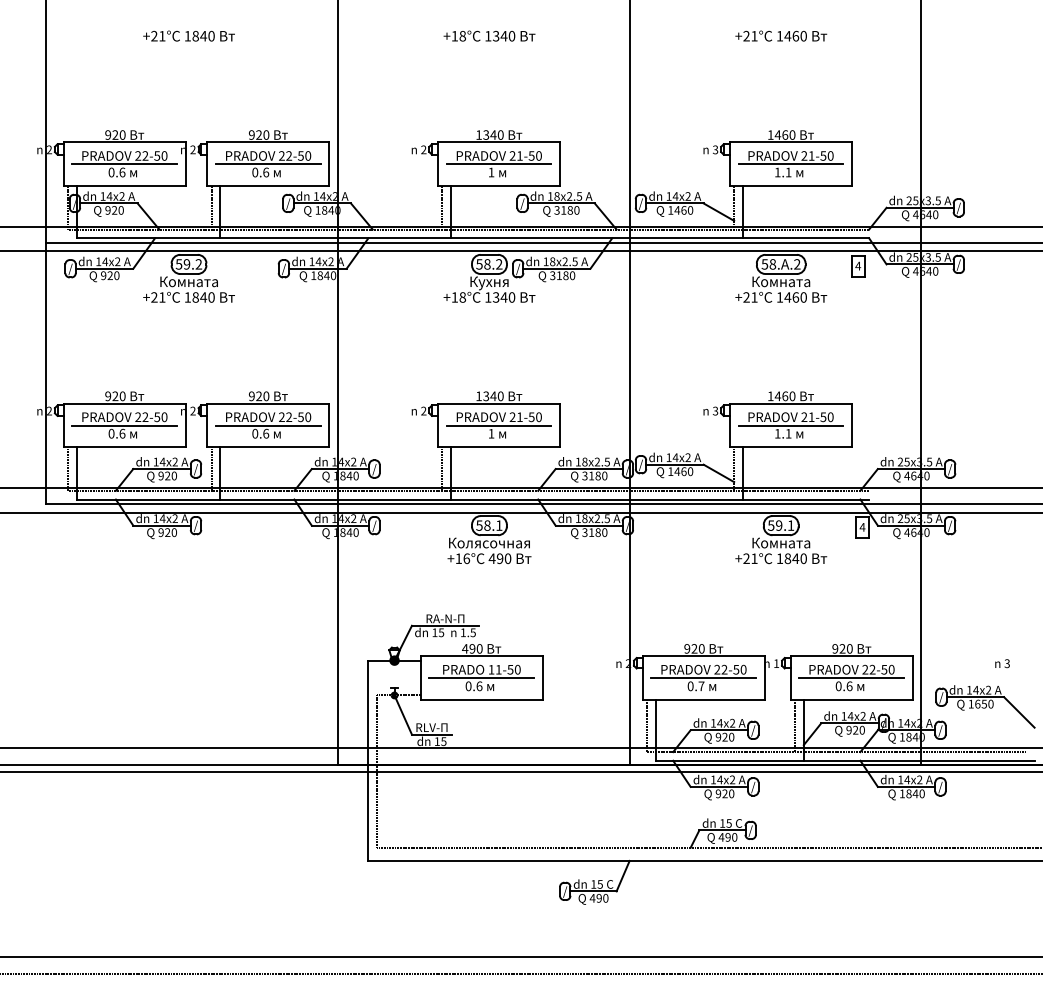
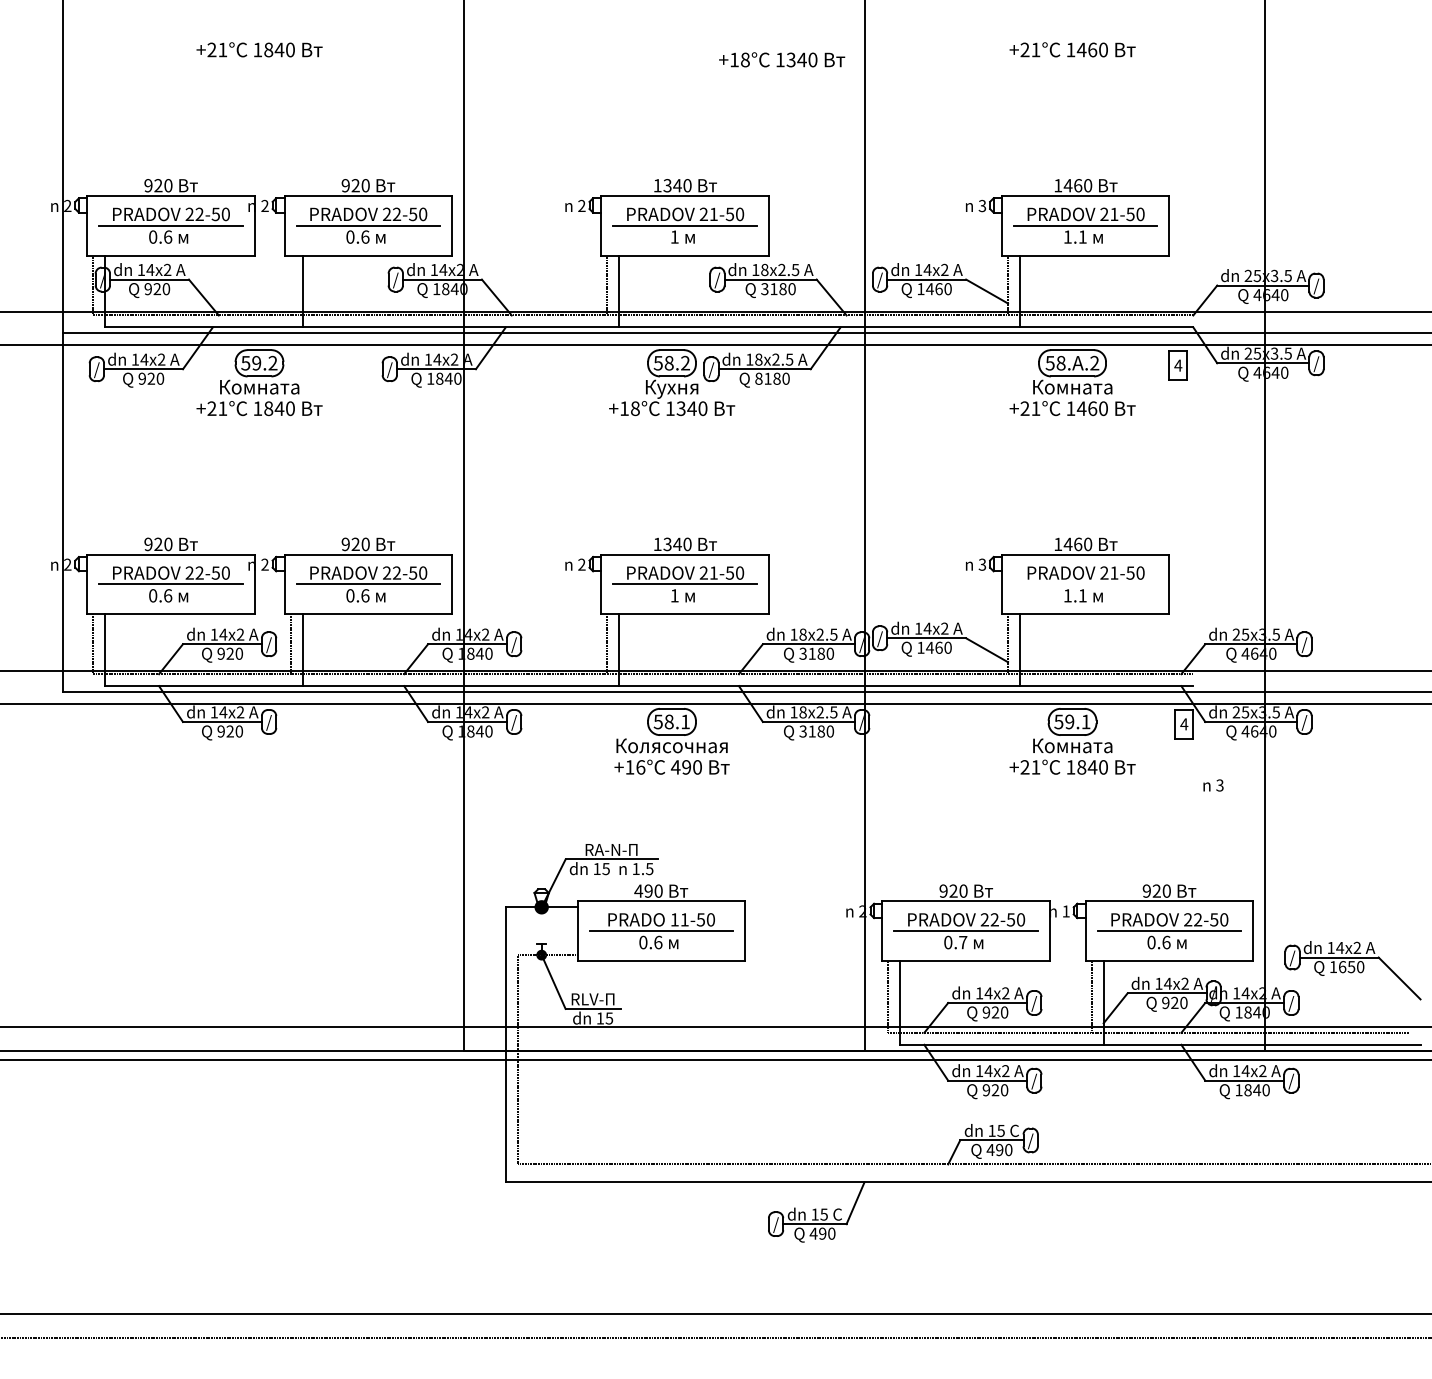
text: (489, 35) -> (782, 59), moved
line: (211, 207) -> (290, 285), removed
text: (552, 275) -> (758, 378), 3180 -> 8180
line: (790, 425) -> (1085, 584), removed
text: (1002, 663) -> (1213, 785), moved

